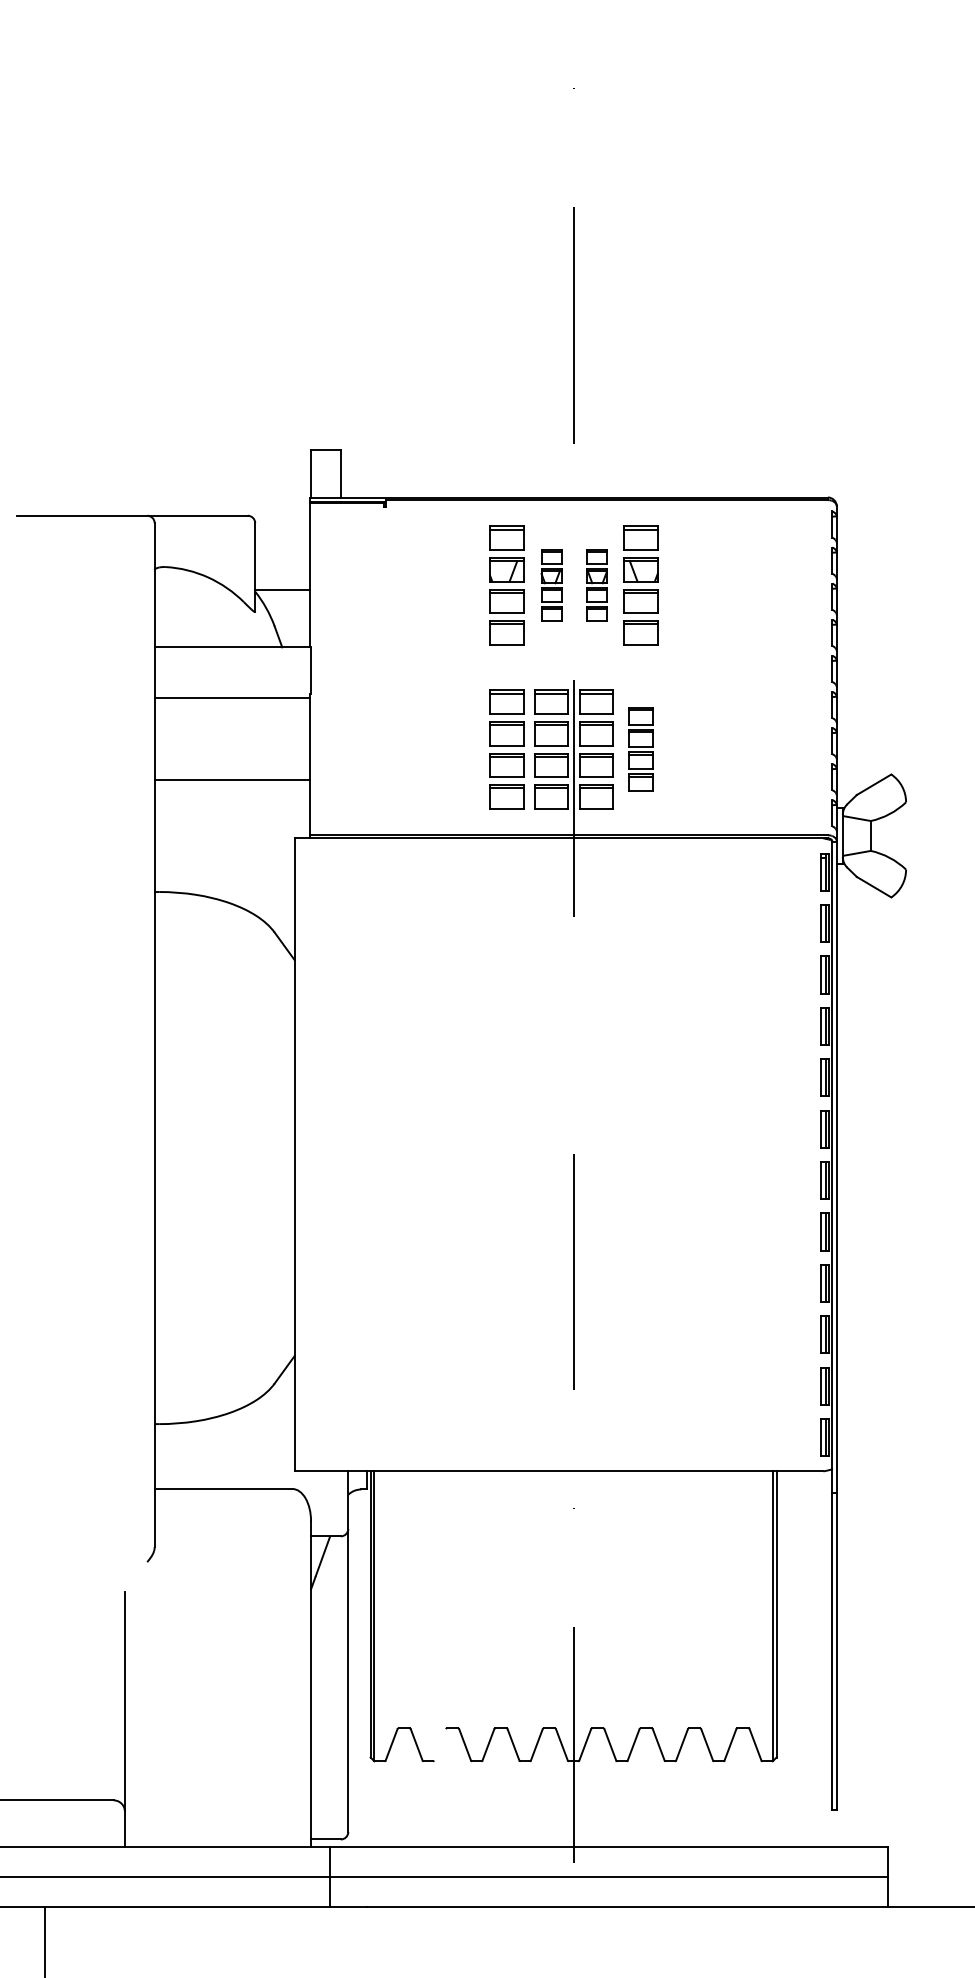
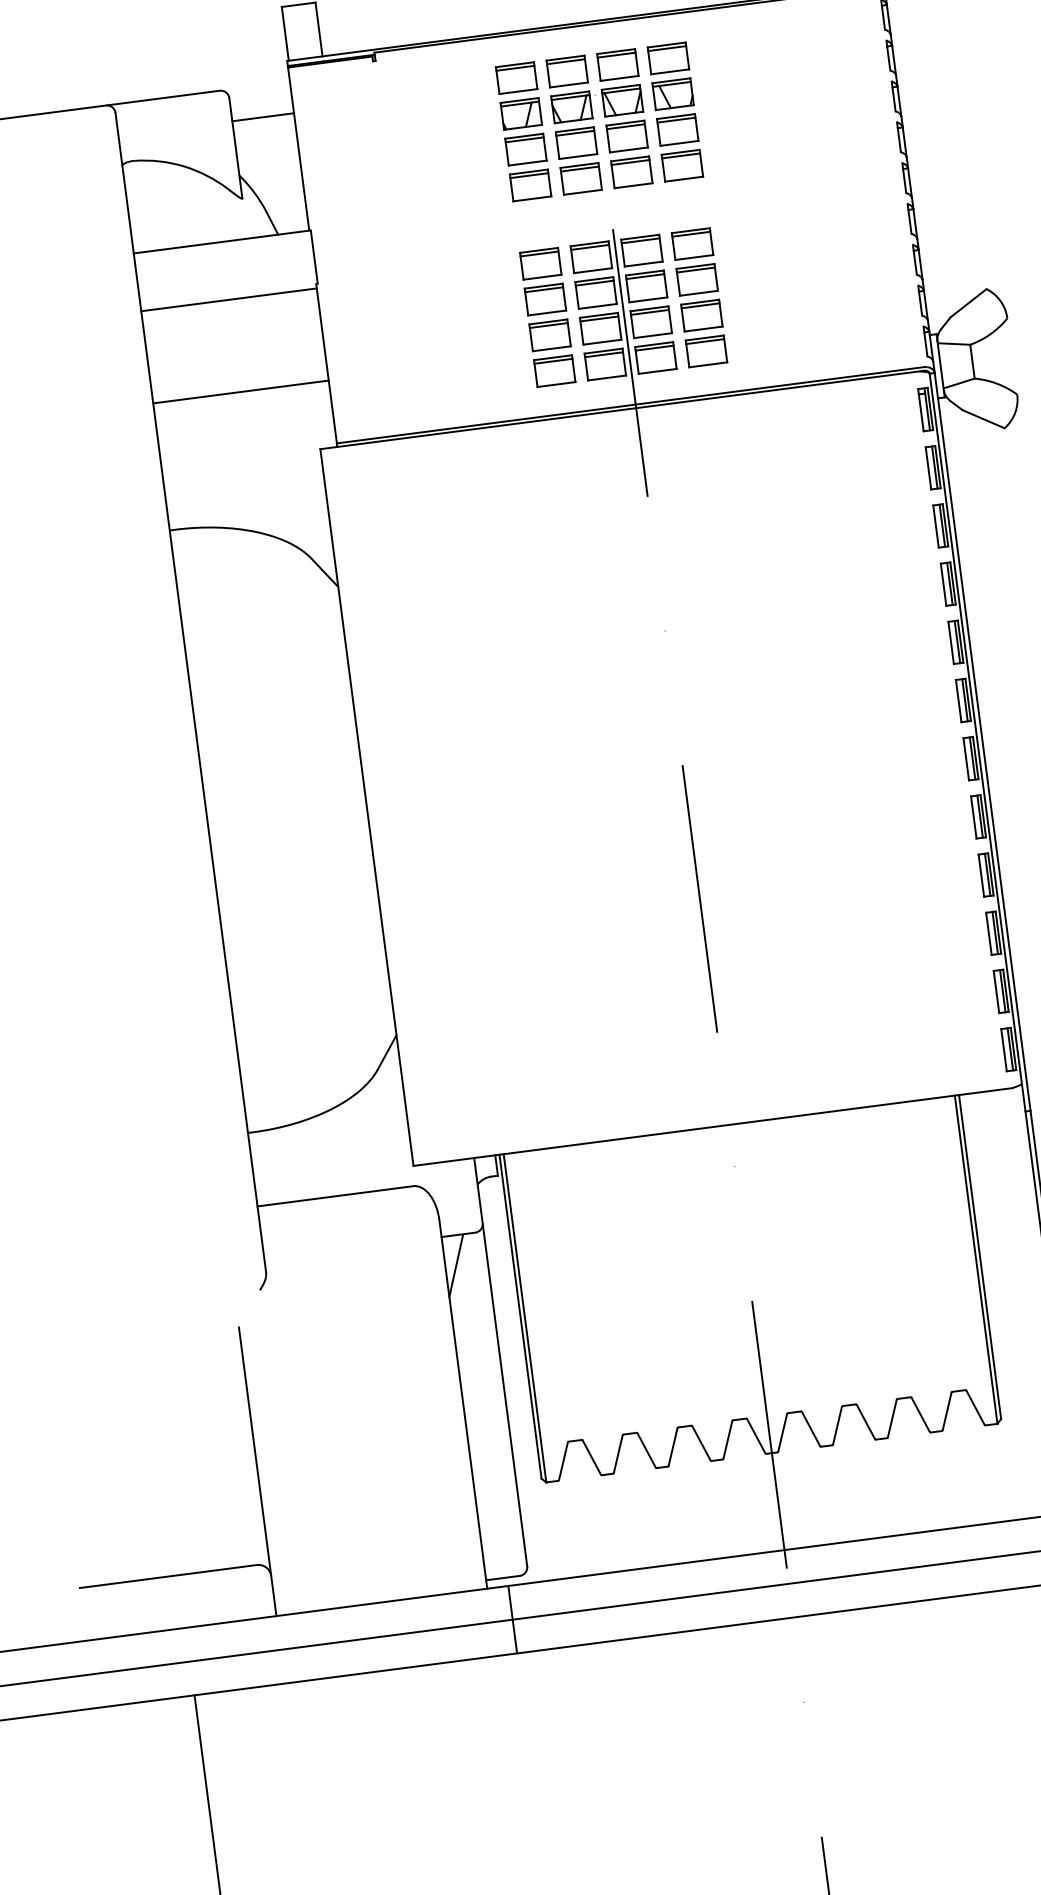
part: (551, 585) -> (573, 125), size x1.67
part: (596, 585) -> (624, 118), size x1.67
line: (282, 589) -> (263, 117), moved
part: (640, 749) -> (698, 297), size x1.43
line: (439, 1744) -> (617, 1453), added

